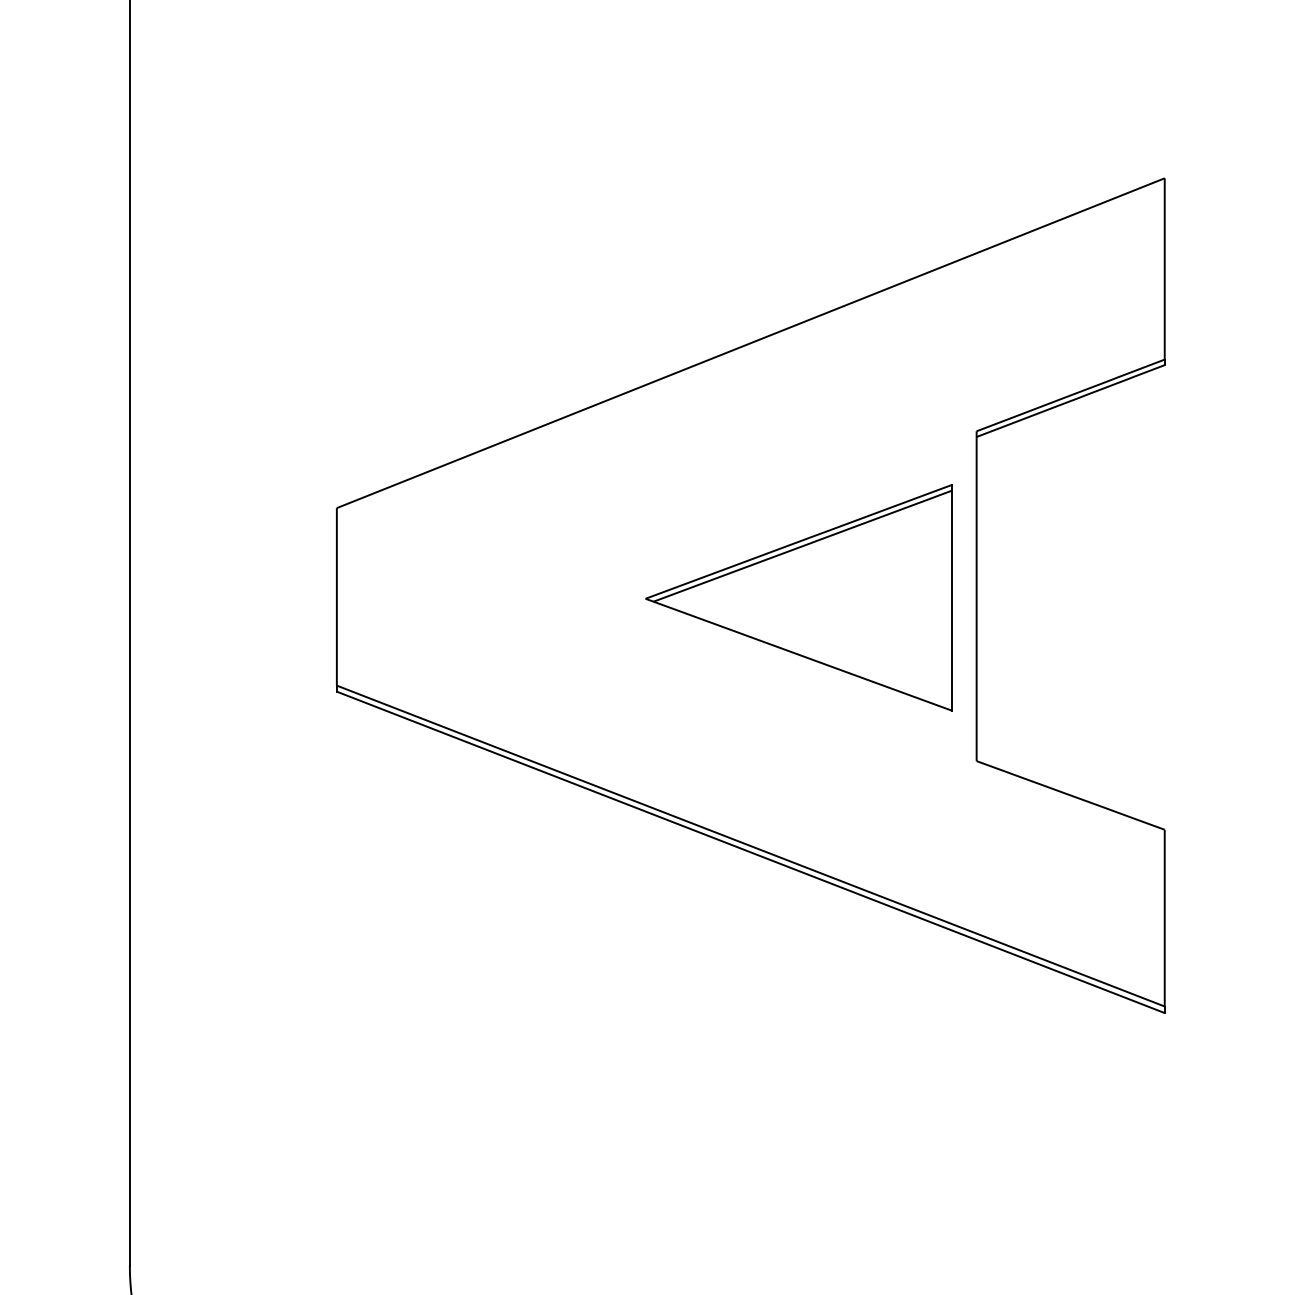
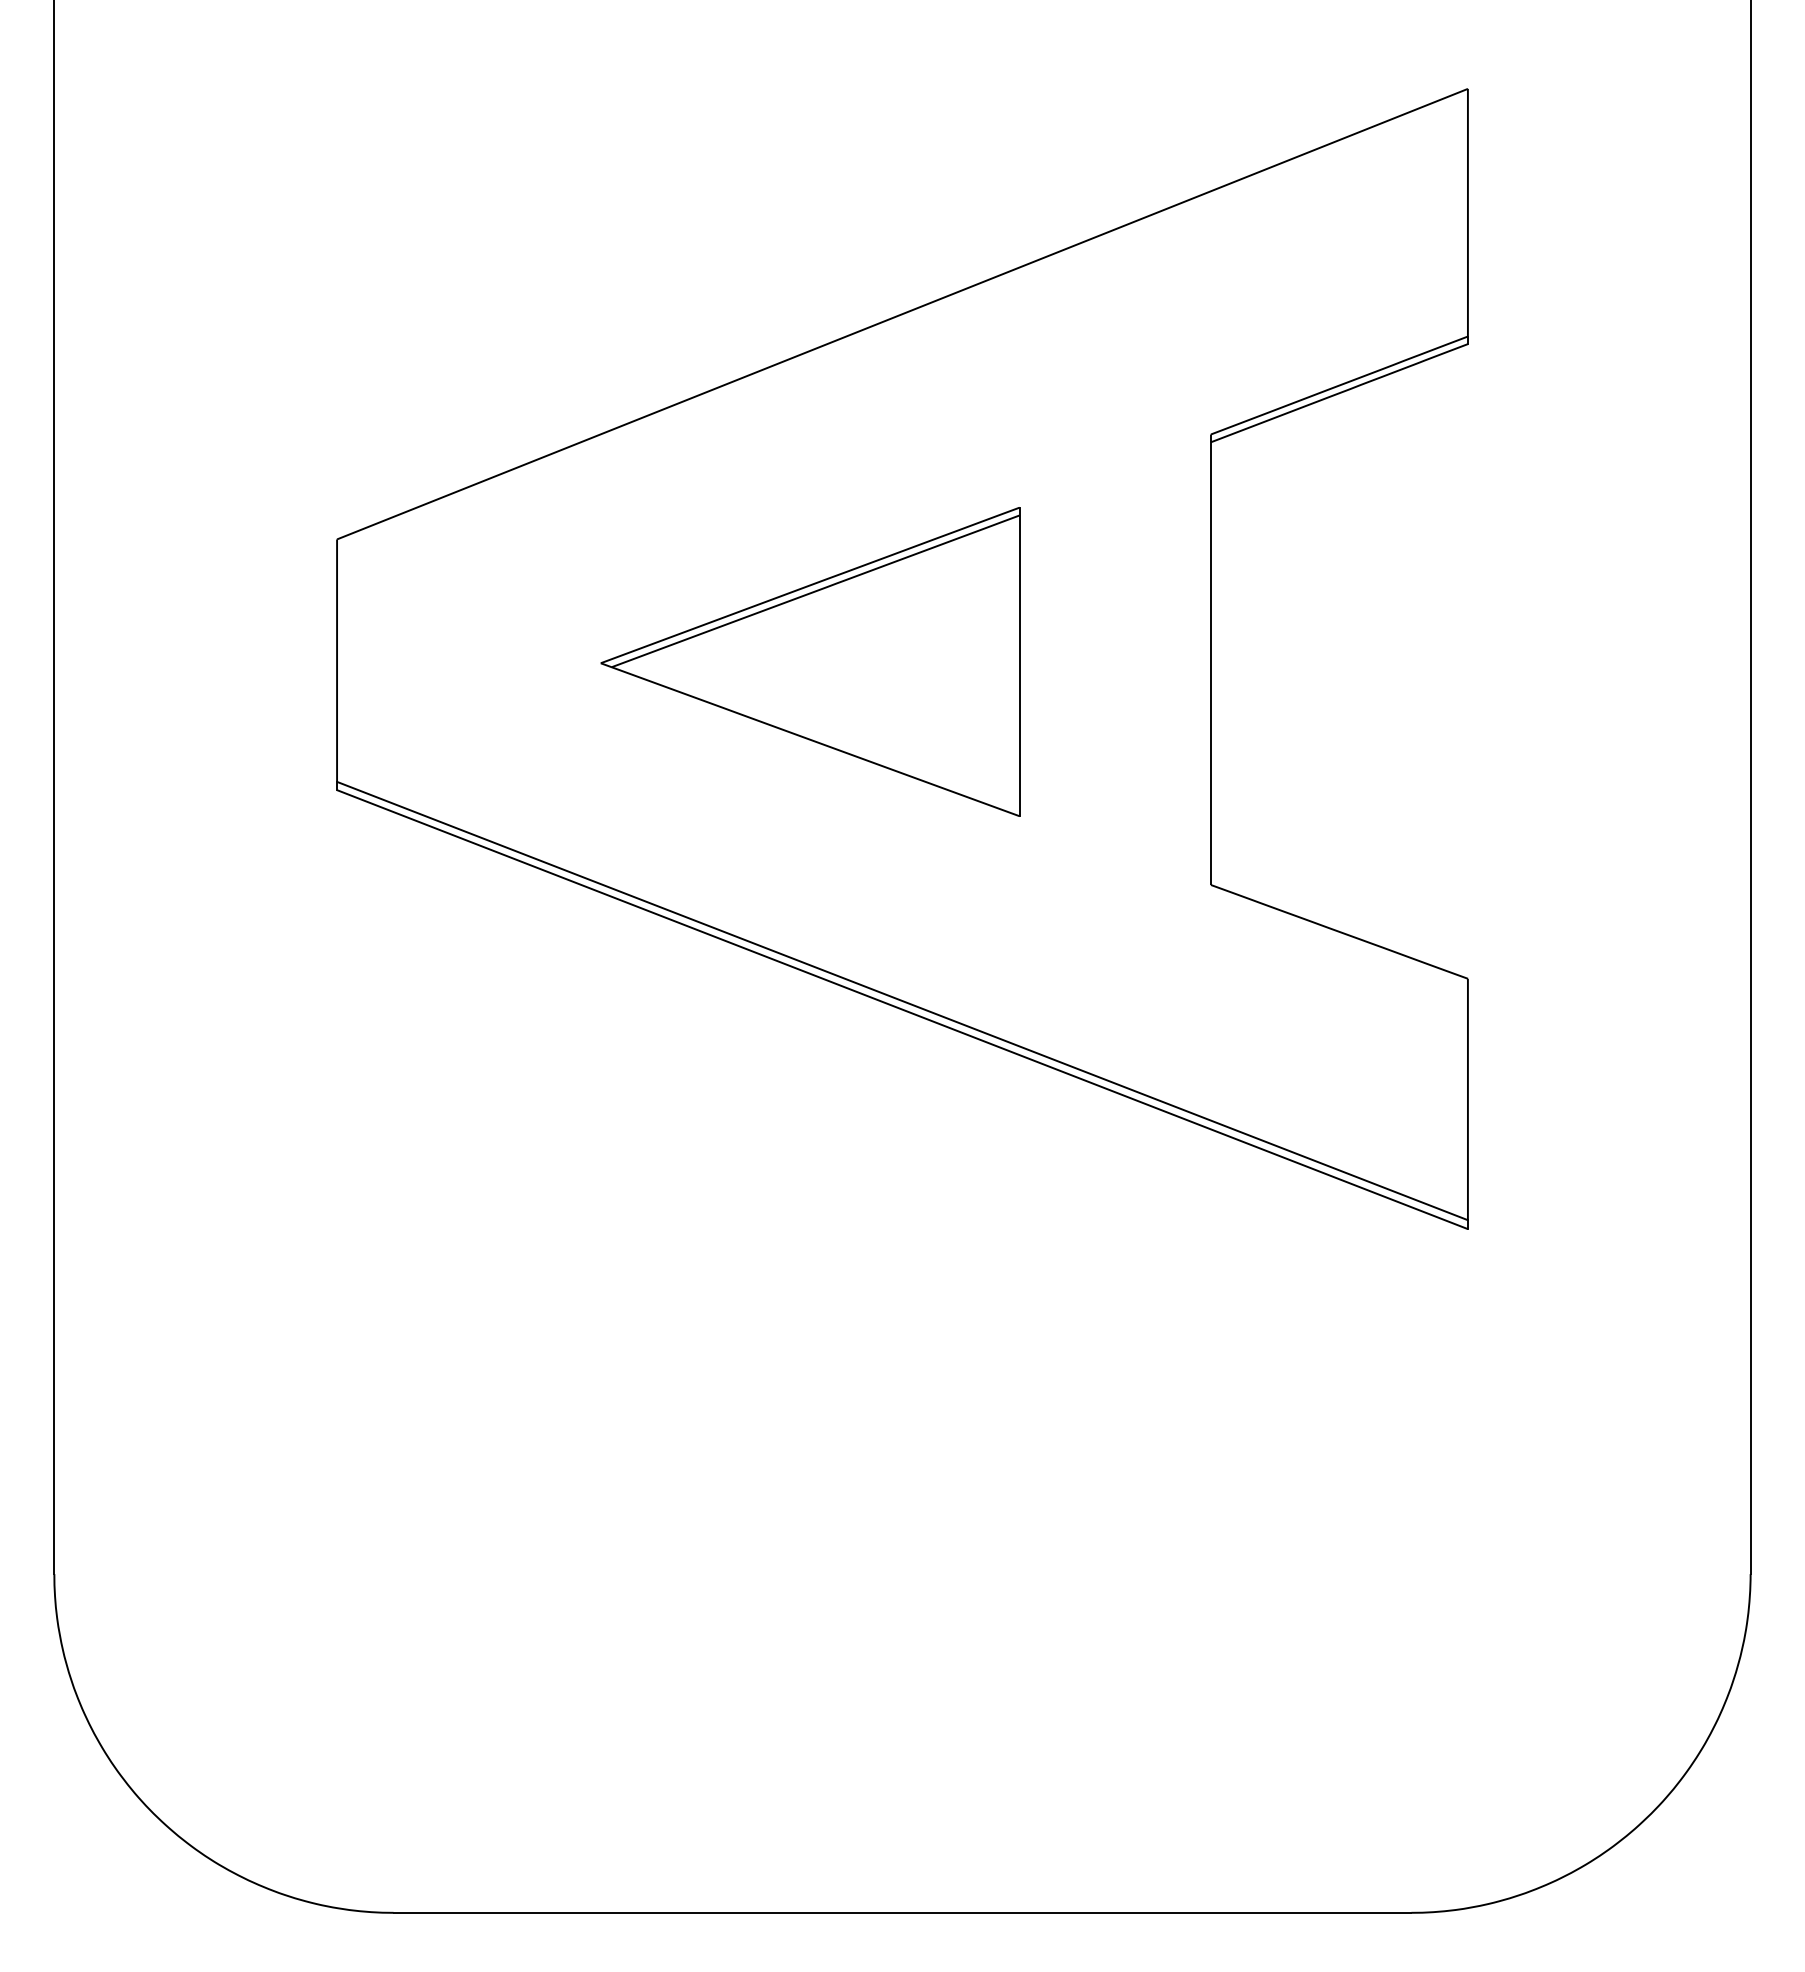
part: (799, 597) -> (810, 661), moved

